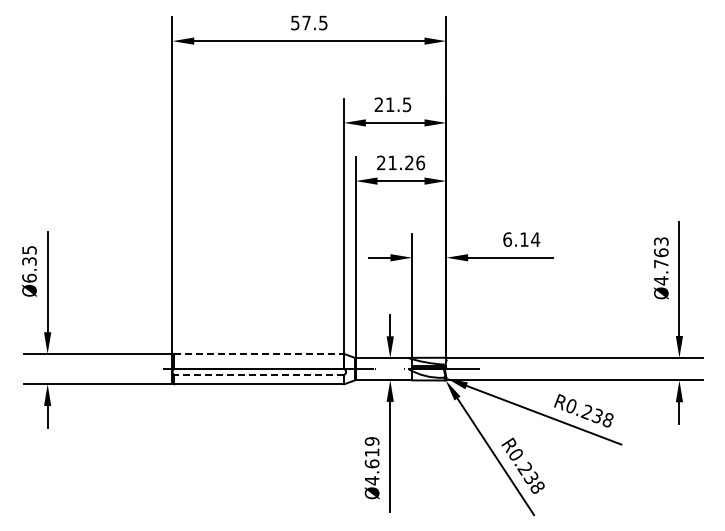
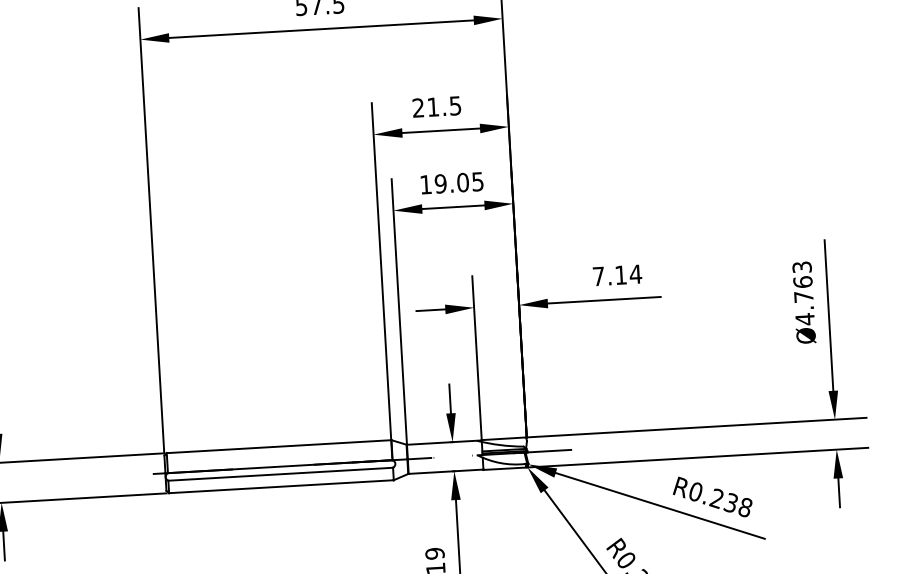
text: (401, 162) -> (452, 182), 21.26 -> 19.05
text: (507, 239) -> (598, 276), 6.14 -> 7.14
line: (259, 353) -> (279, 446), dashed -> solid
line: (259, 374) -> (280, 473), dashed -> solid

